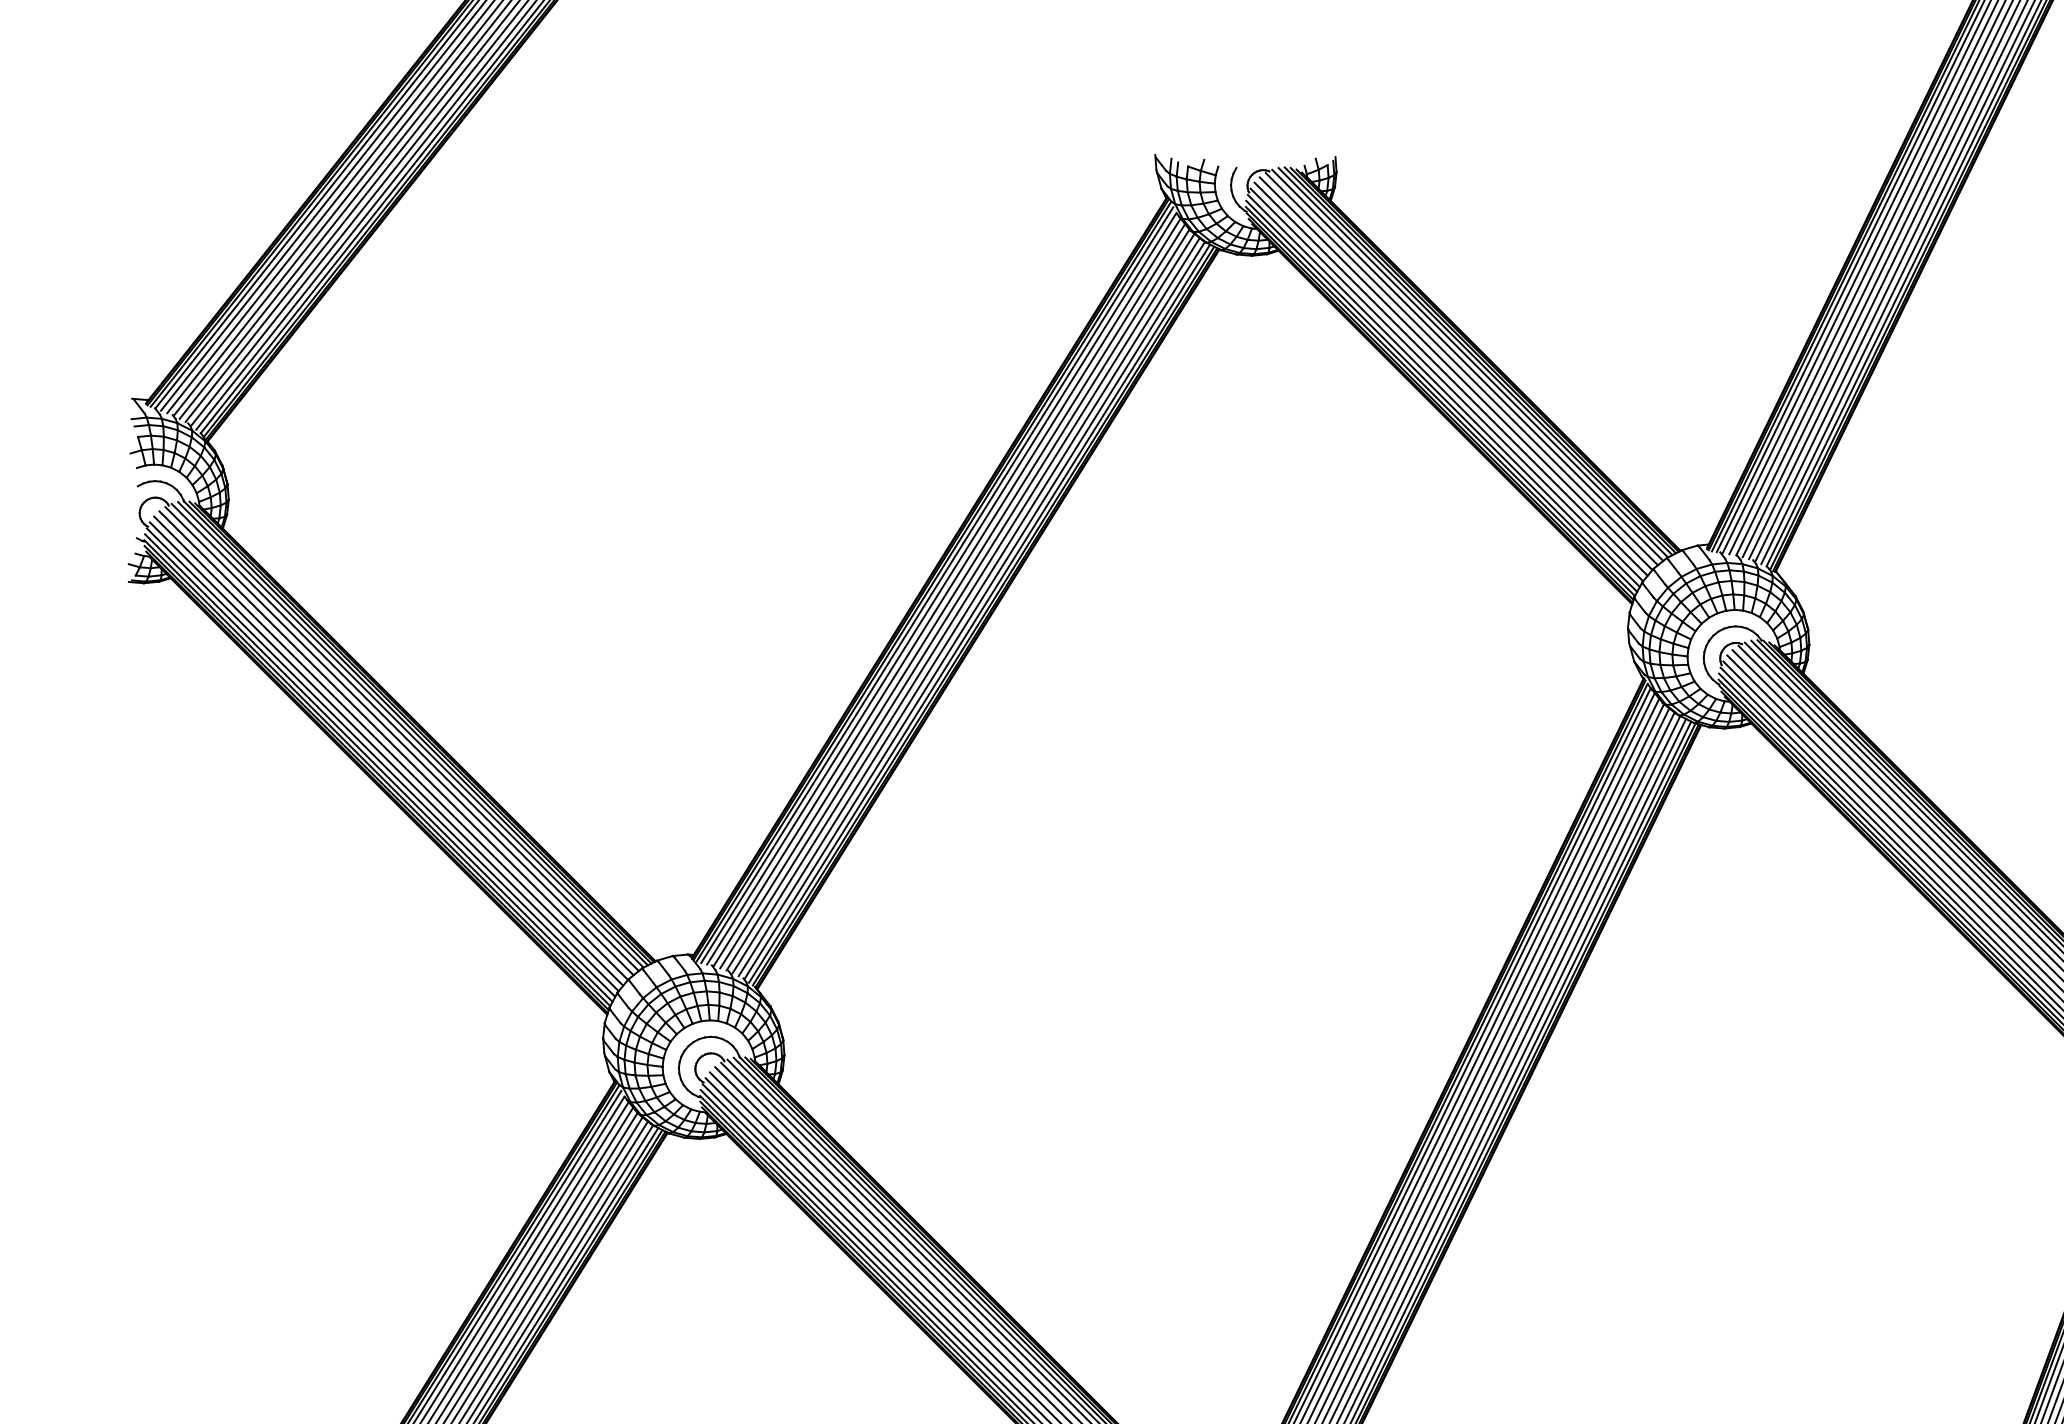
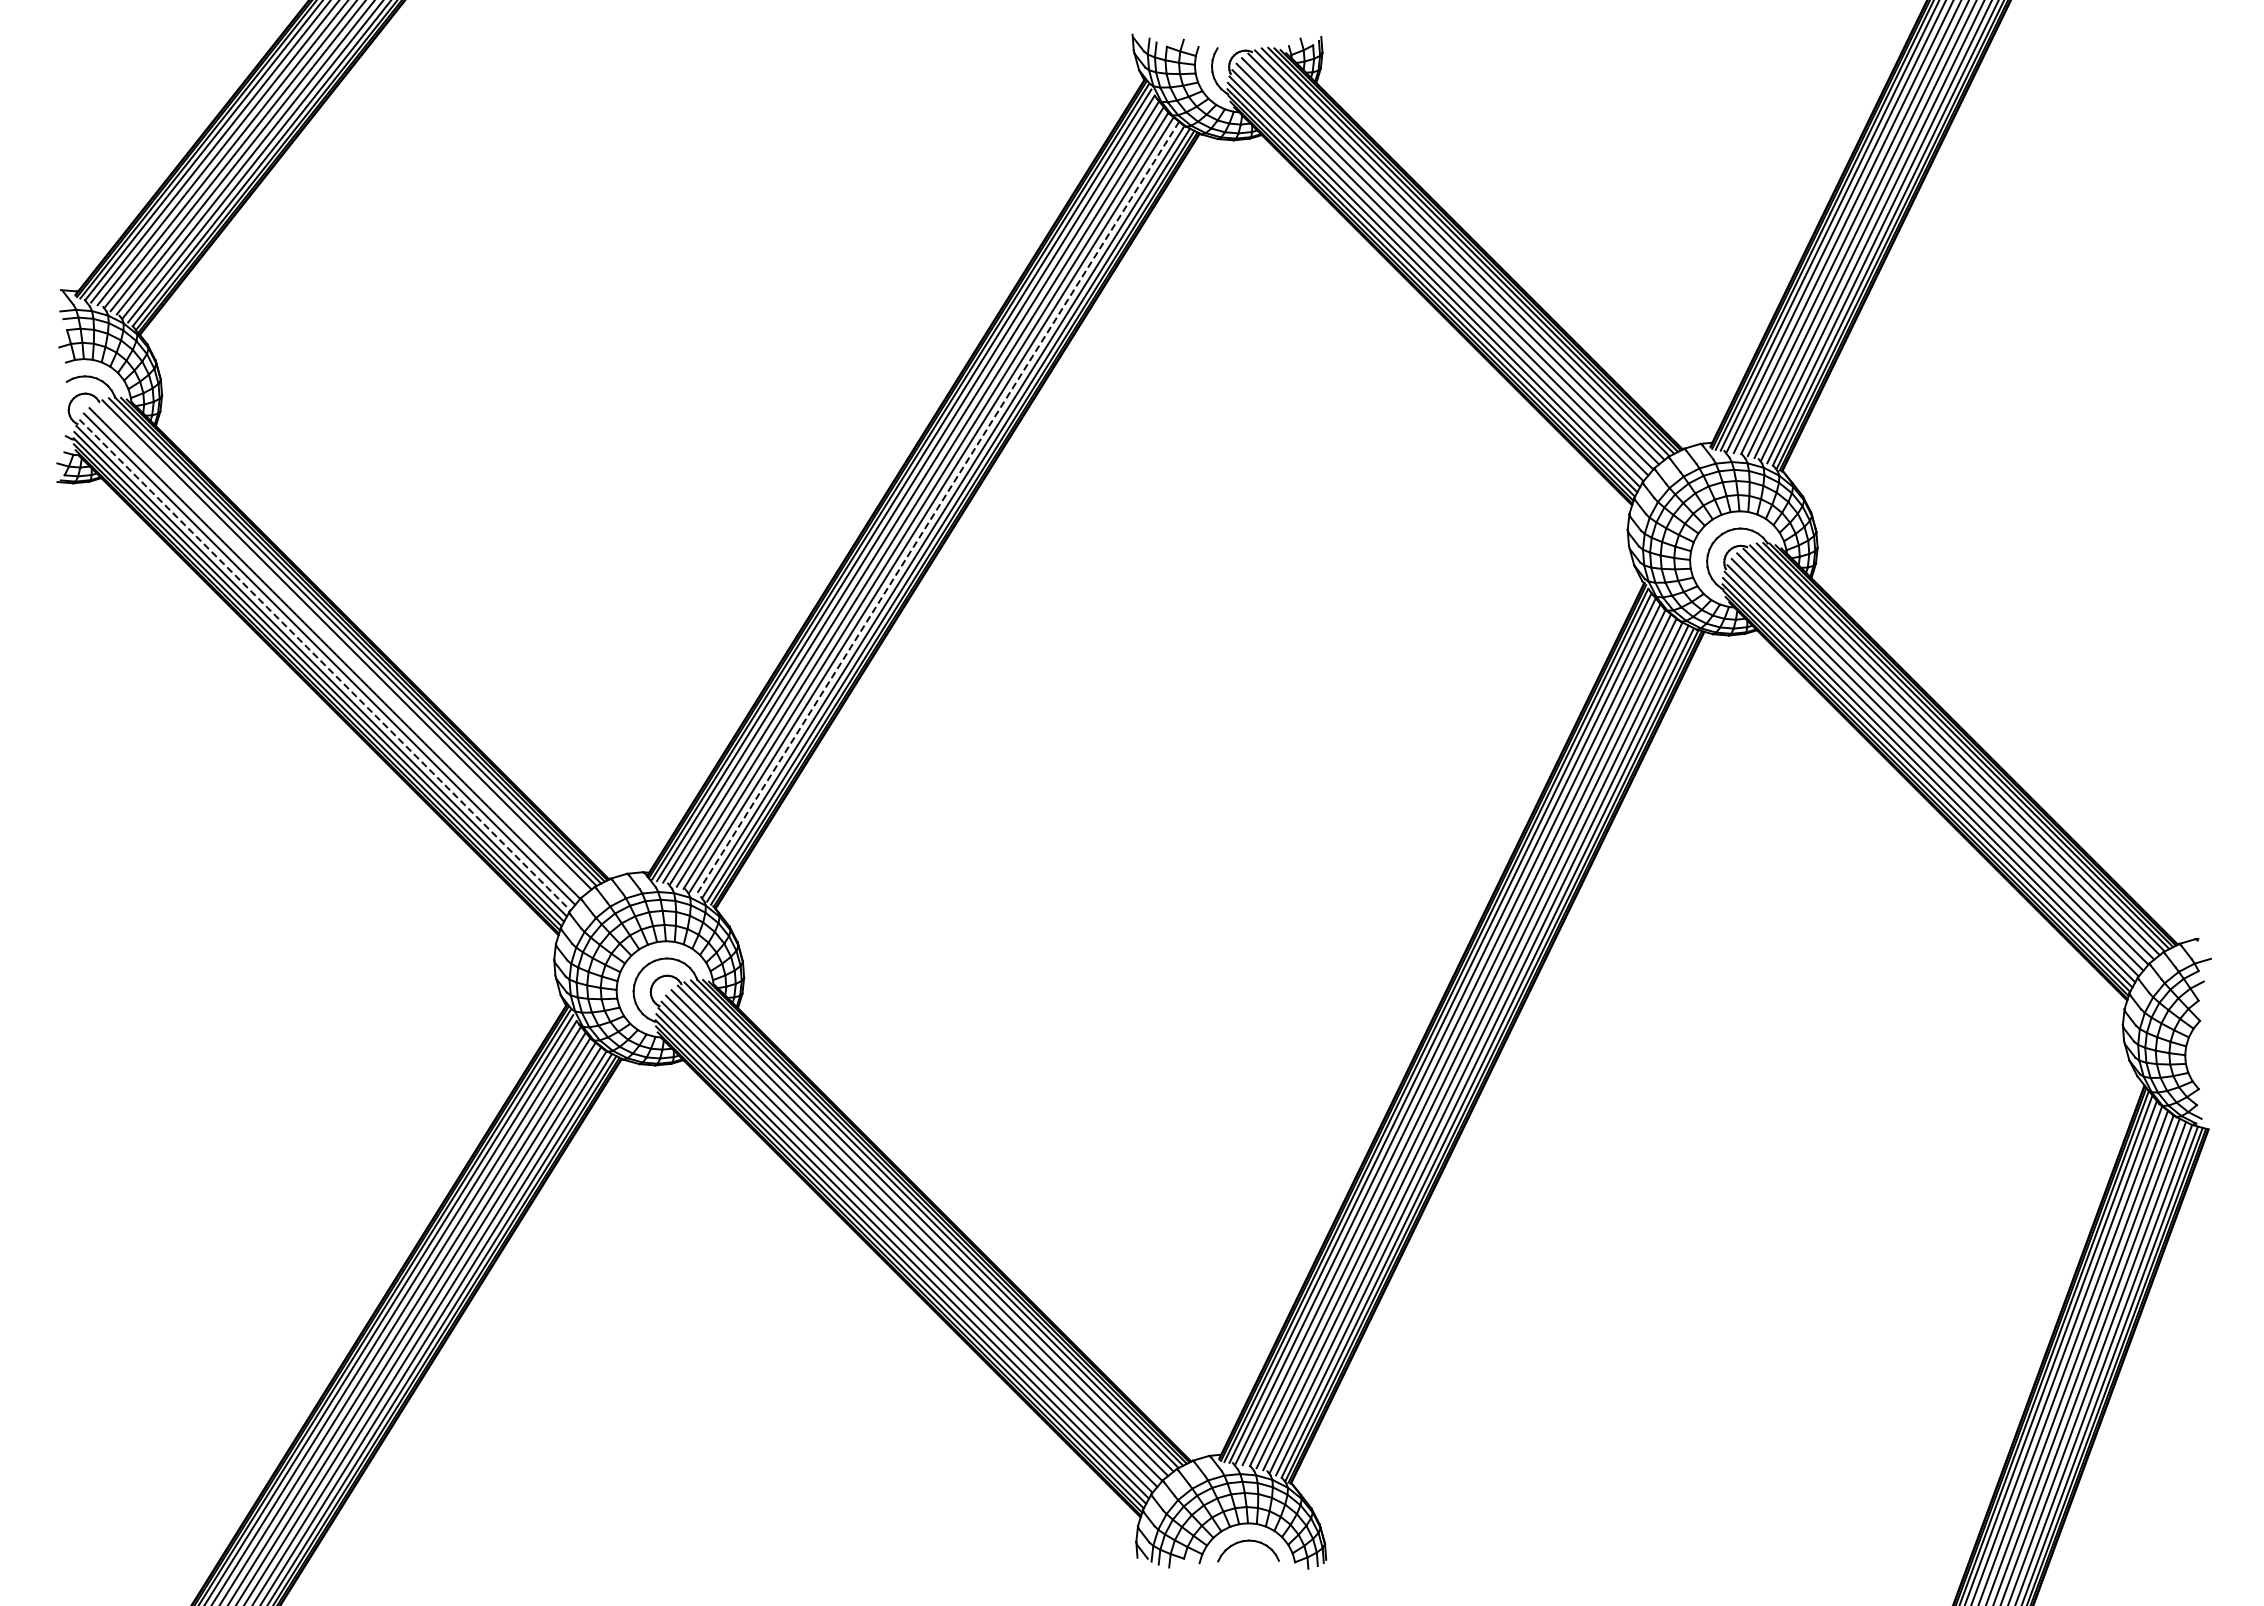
line: (969, 607) -> (937, 508), solid -> dashed
line: (399, 740) -> (340, 648), removed
line: (384, 757) -> (325, 665), solid -> dashed

